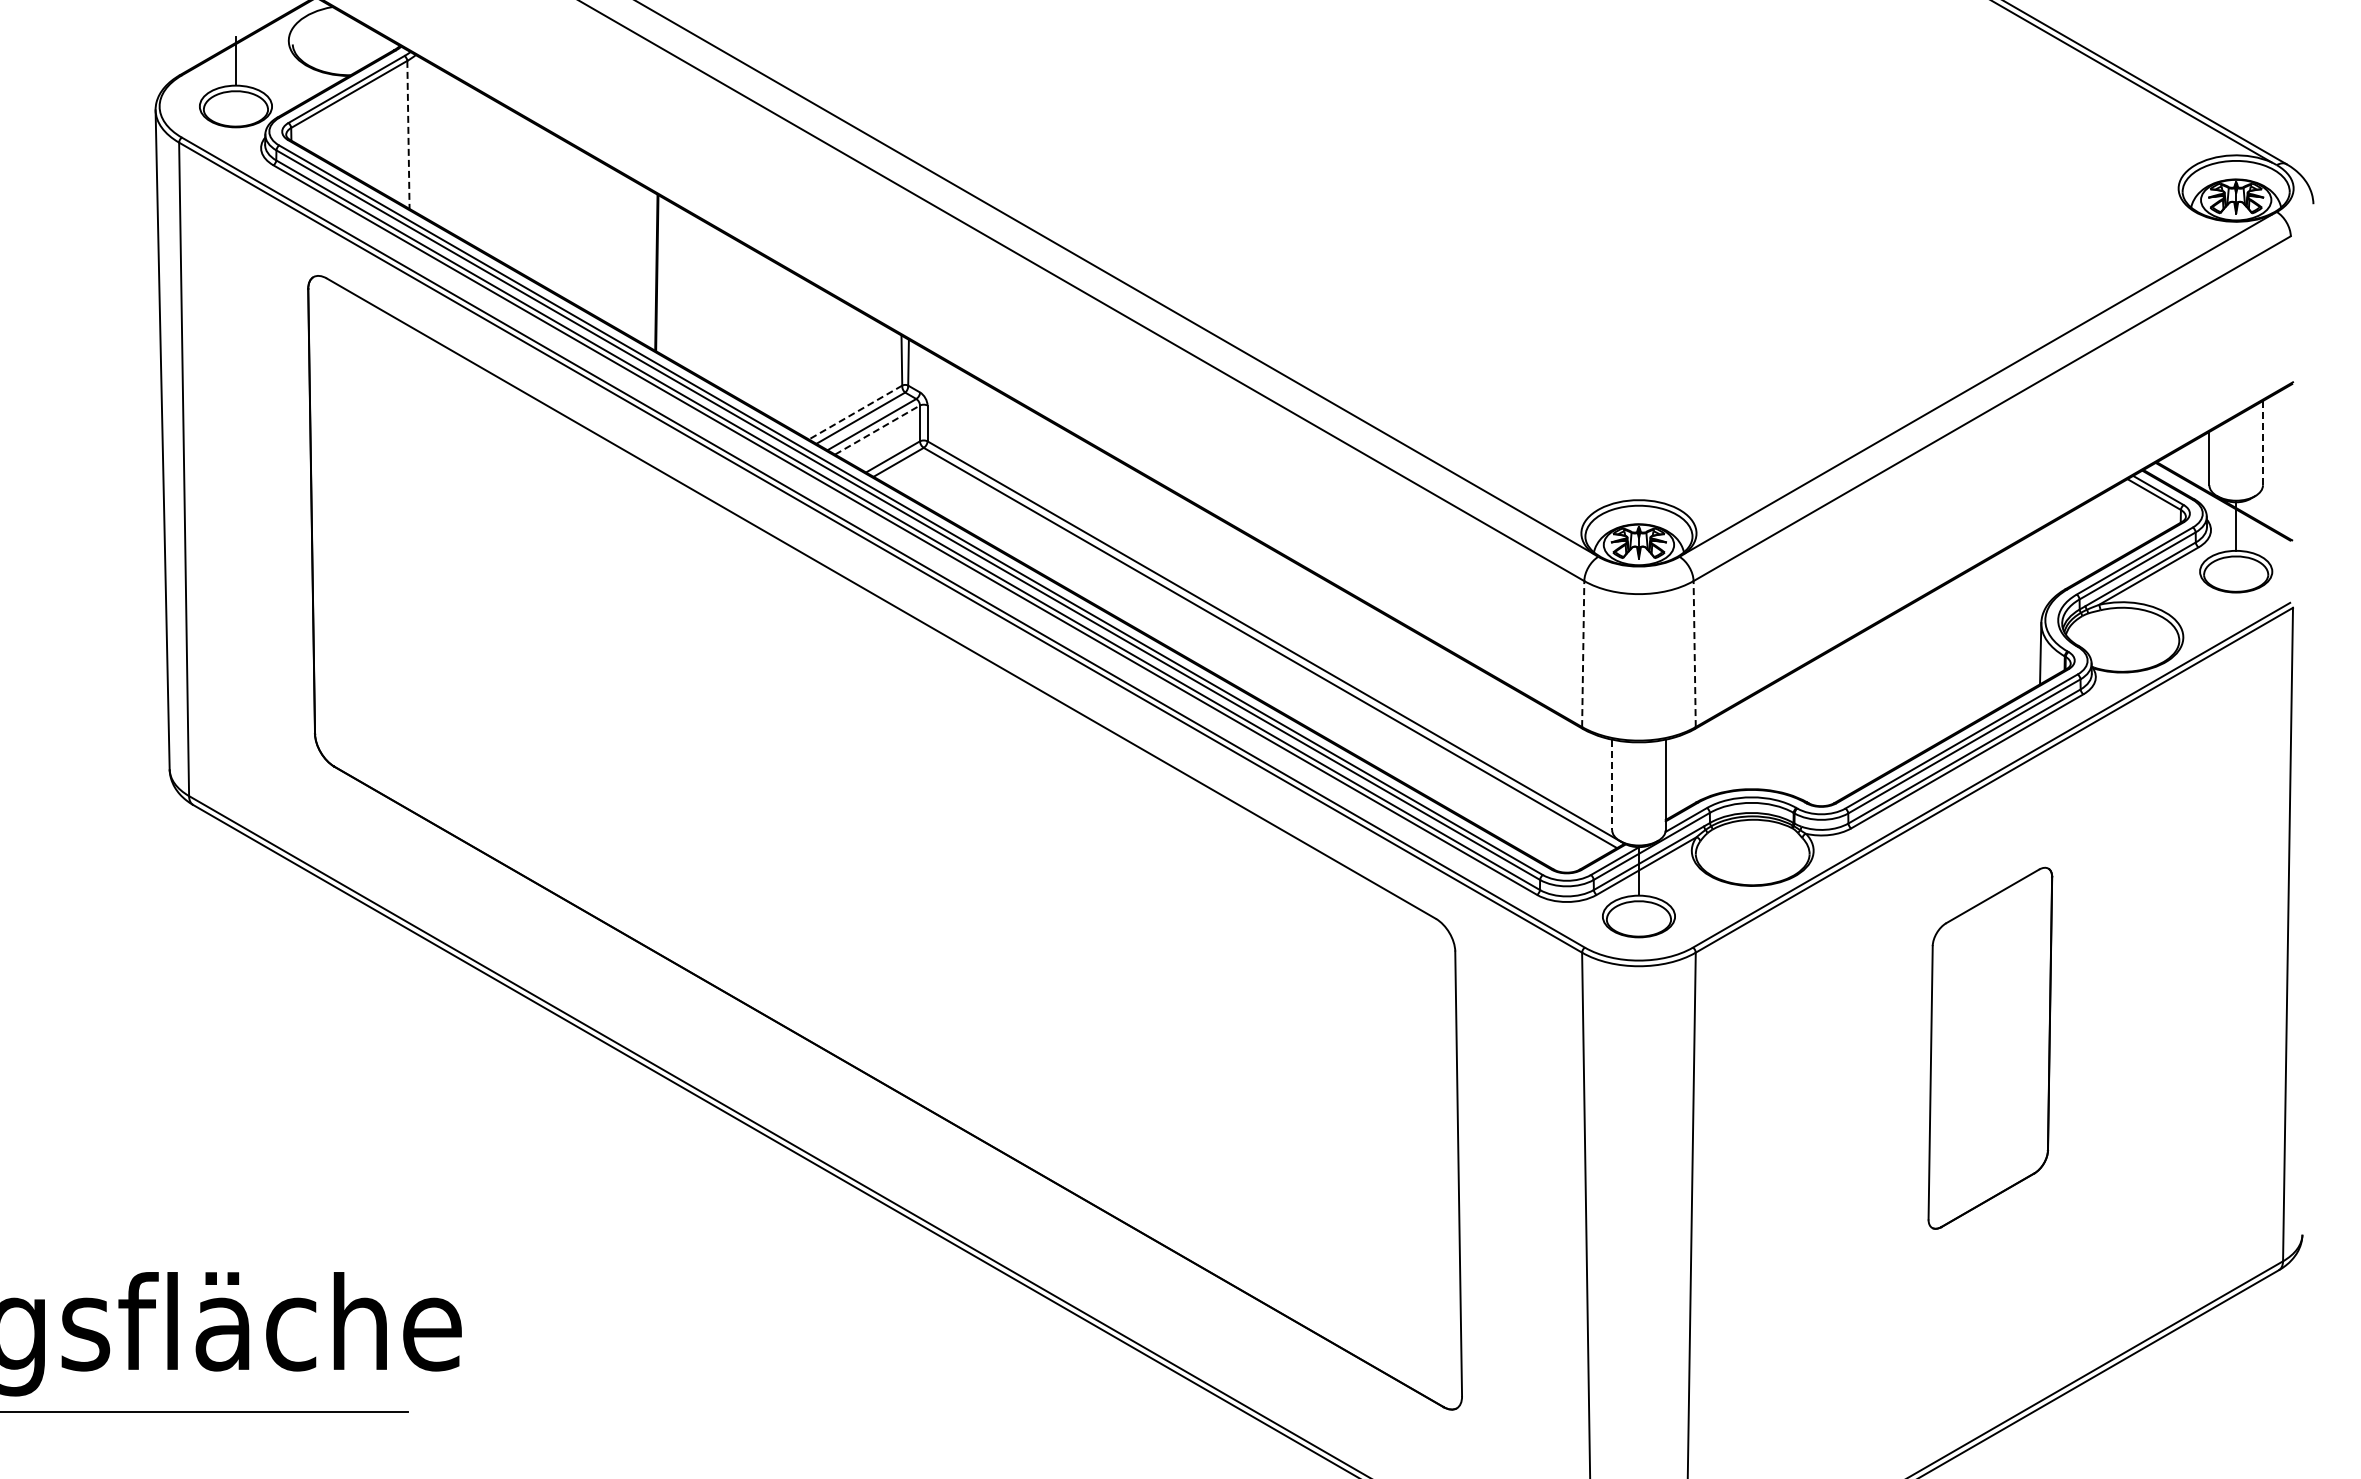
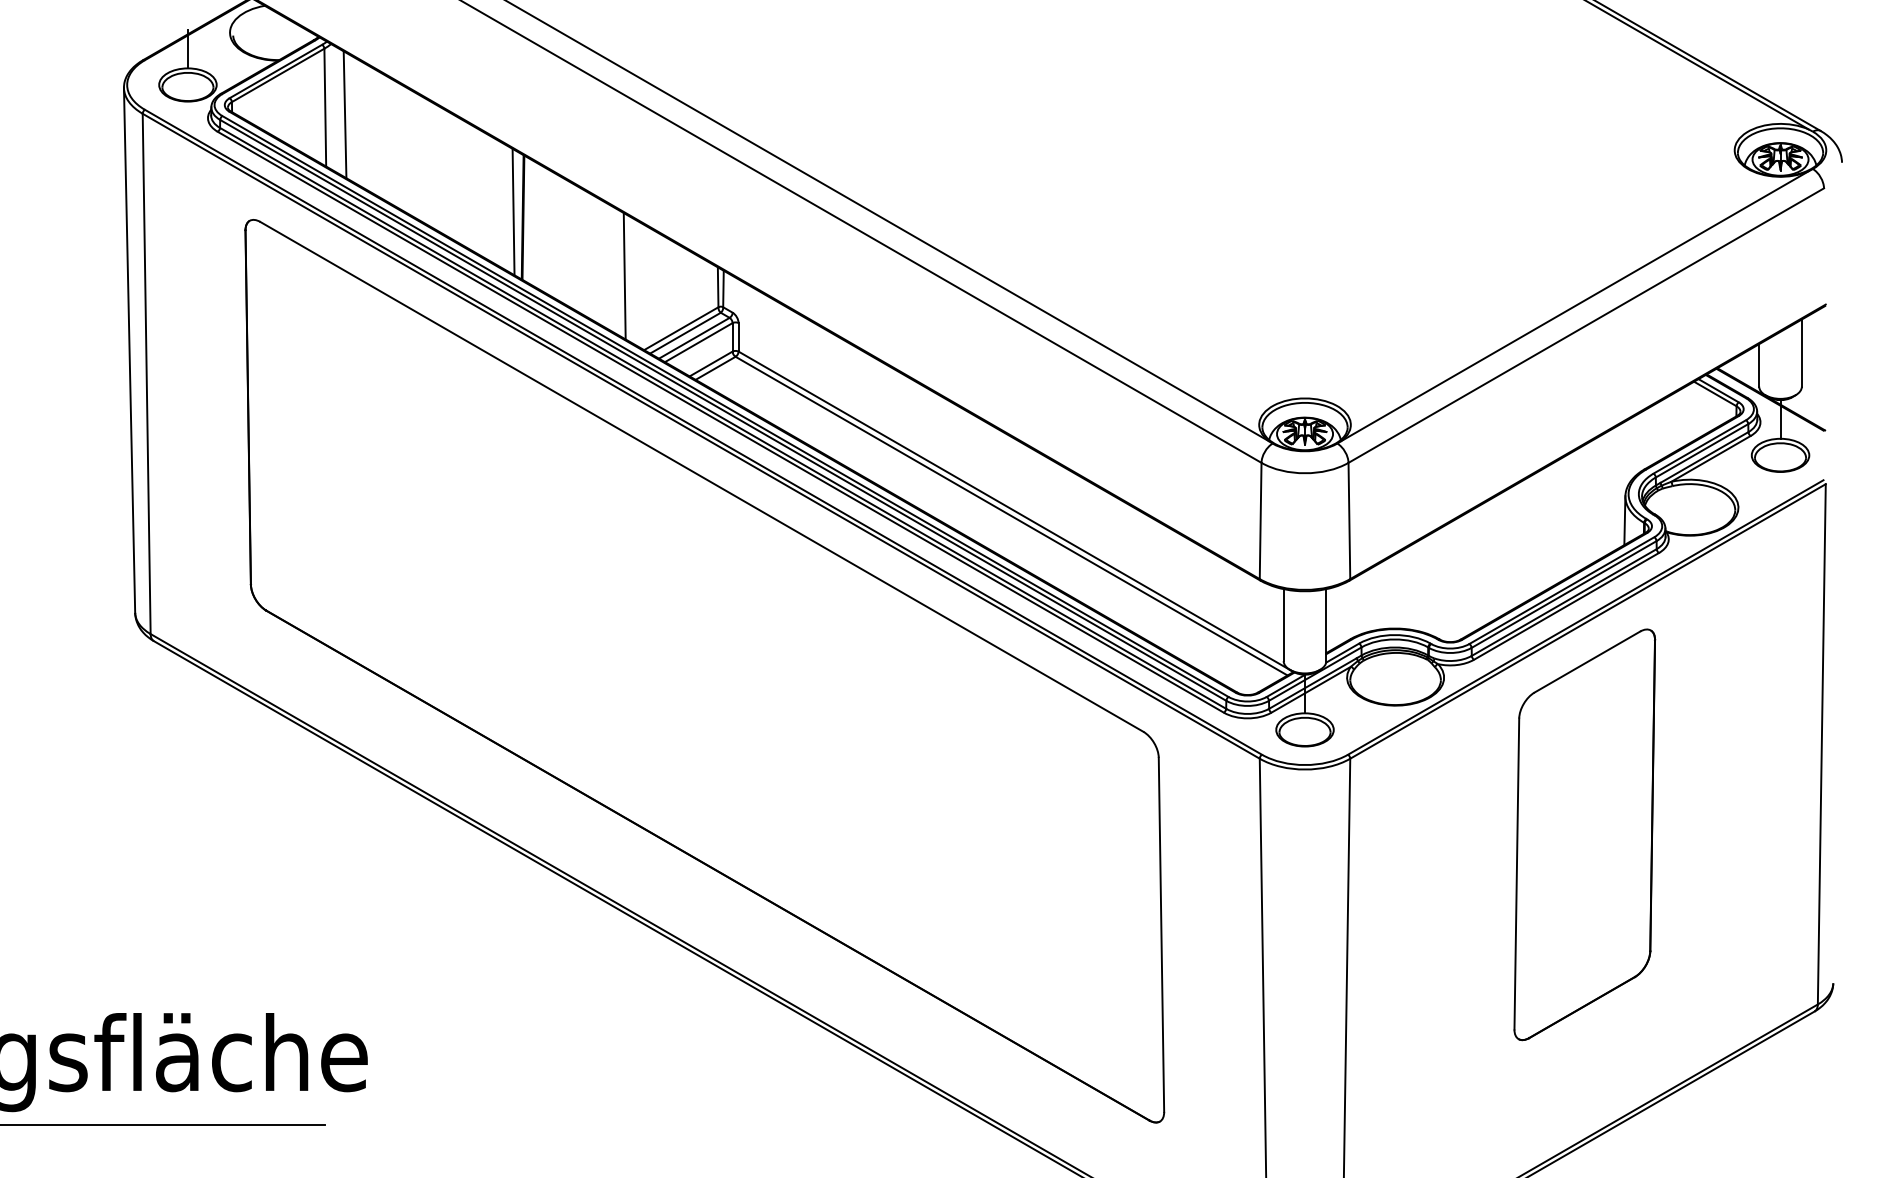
line: (408, 134) -> (325, 107), dashed -> solid
line: (432, 143) -> (344, 114), added
line: (644, 265) -> (513, 211), added
line: (784, 346) -> (624, 276), added
line: (855, 412) -> (681, 328), dashed -> solid
line: (877, 430) -> (698, 342), dashed -> solid
line: (2263, 443) -> (1802, 353), dashed -> solid
line: (1583, 654) -> (1260, 521), dashed -> solid
line: (1694, 654) -> (1349, 521), dashed -> solid
line: (1612, 785) -> (1283, 625), dashed -> solid
part: (1990, 1048) -> (1584, 835), size x1.43

